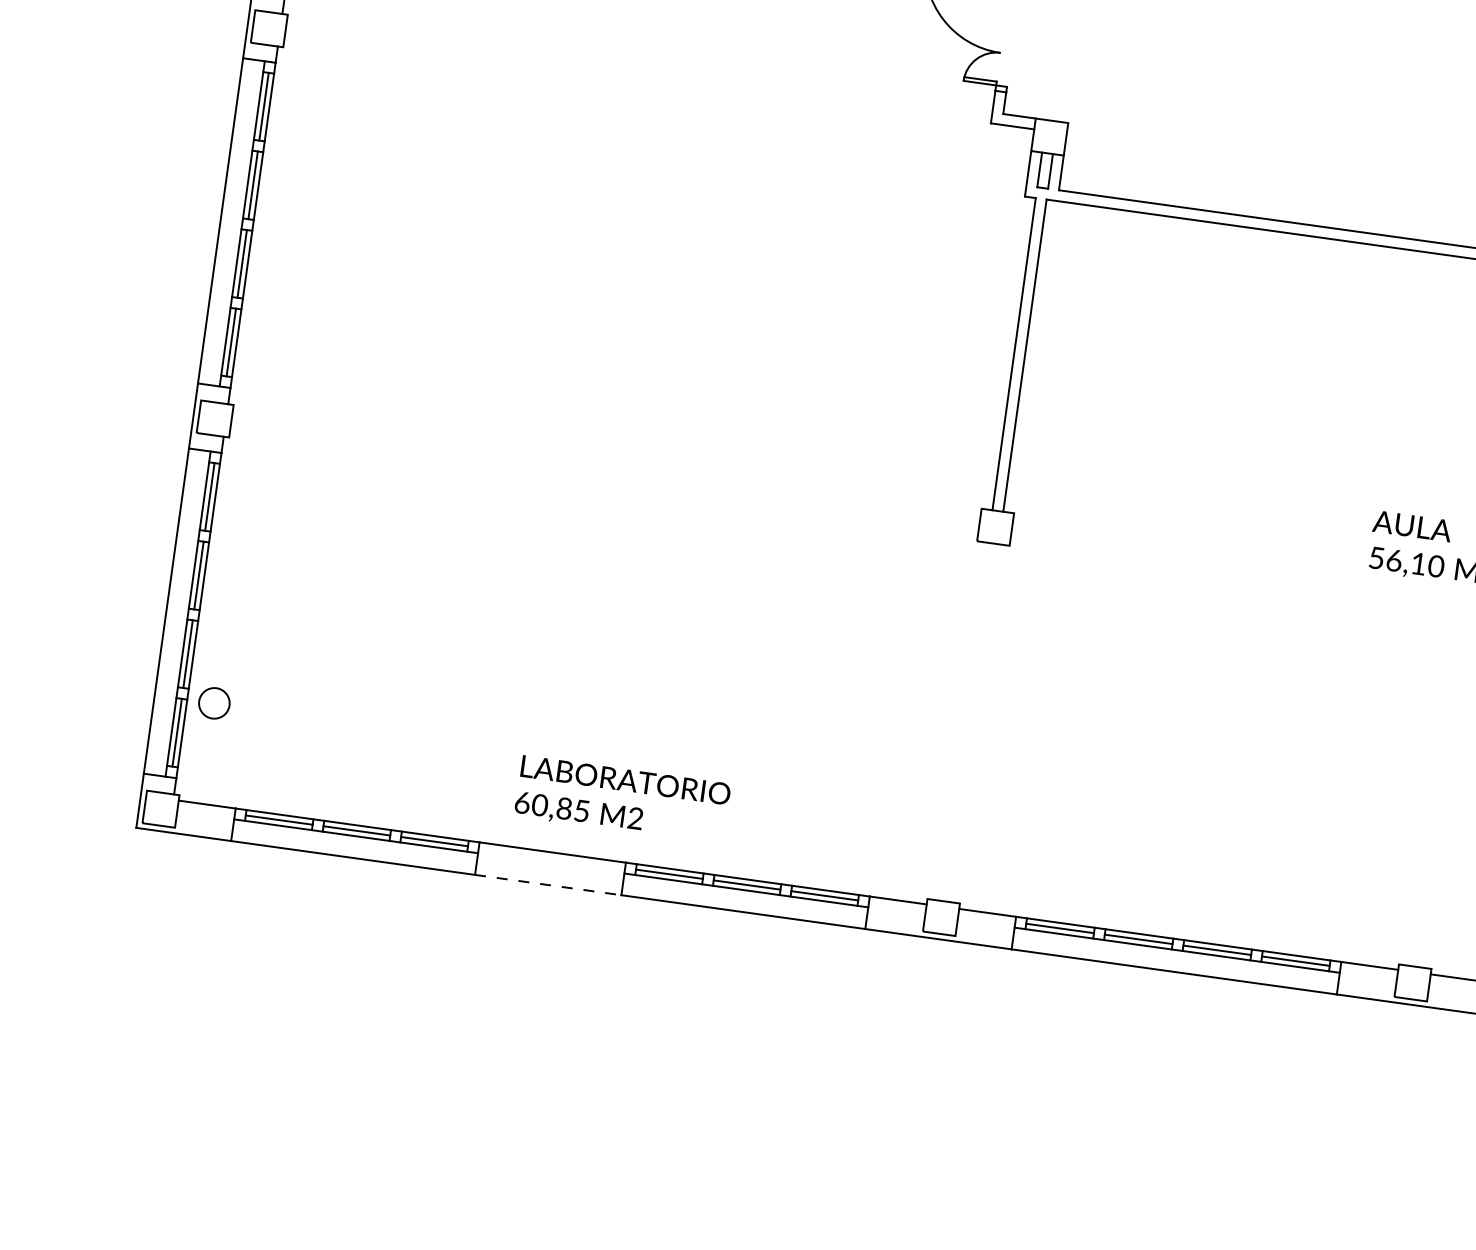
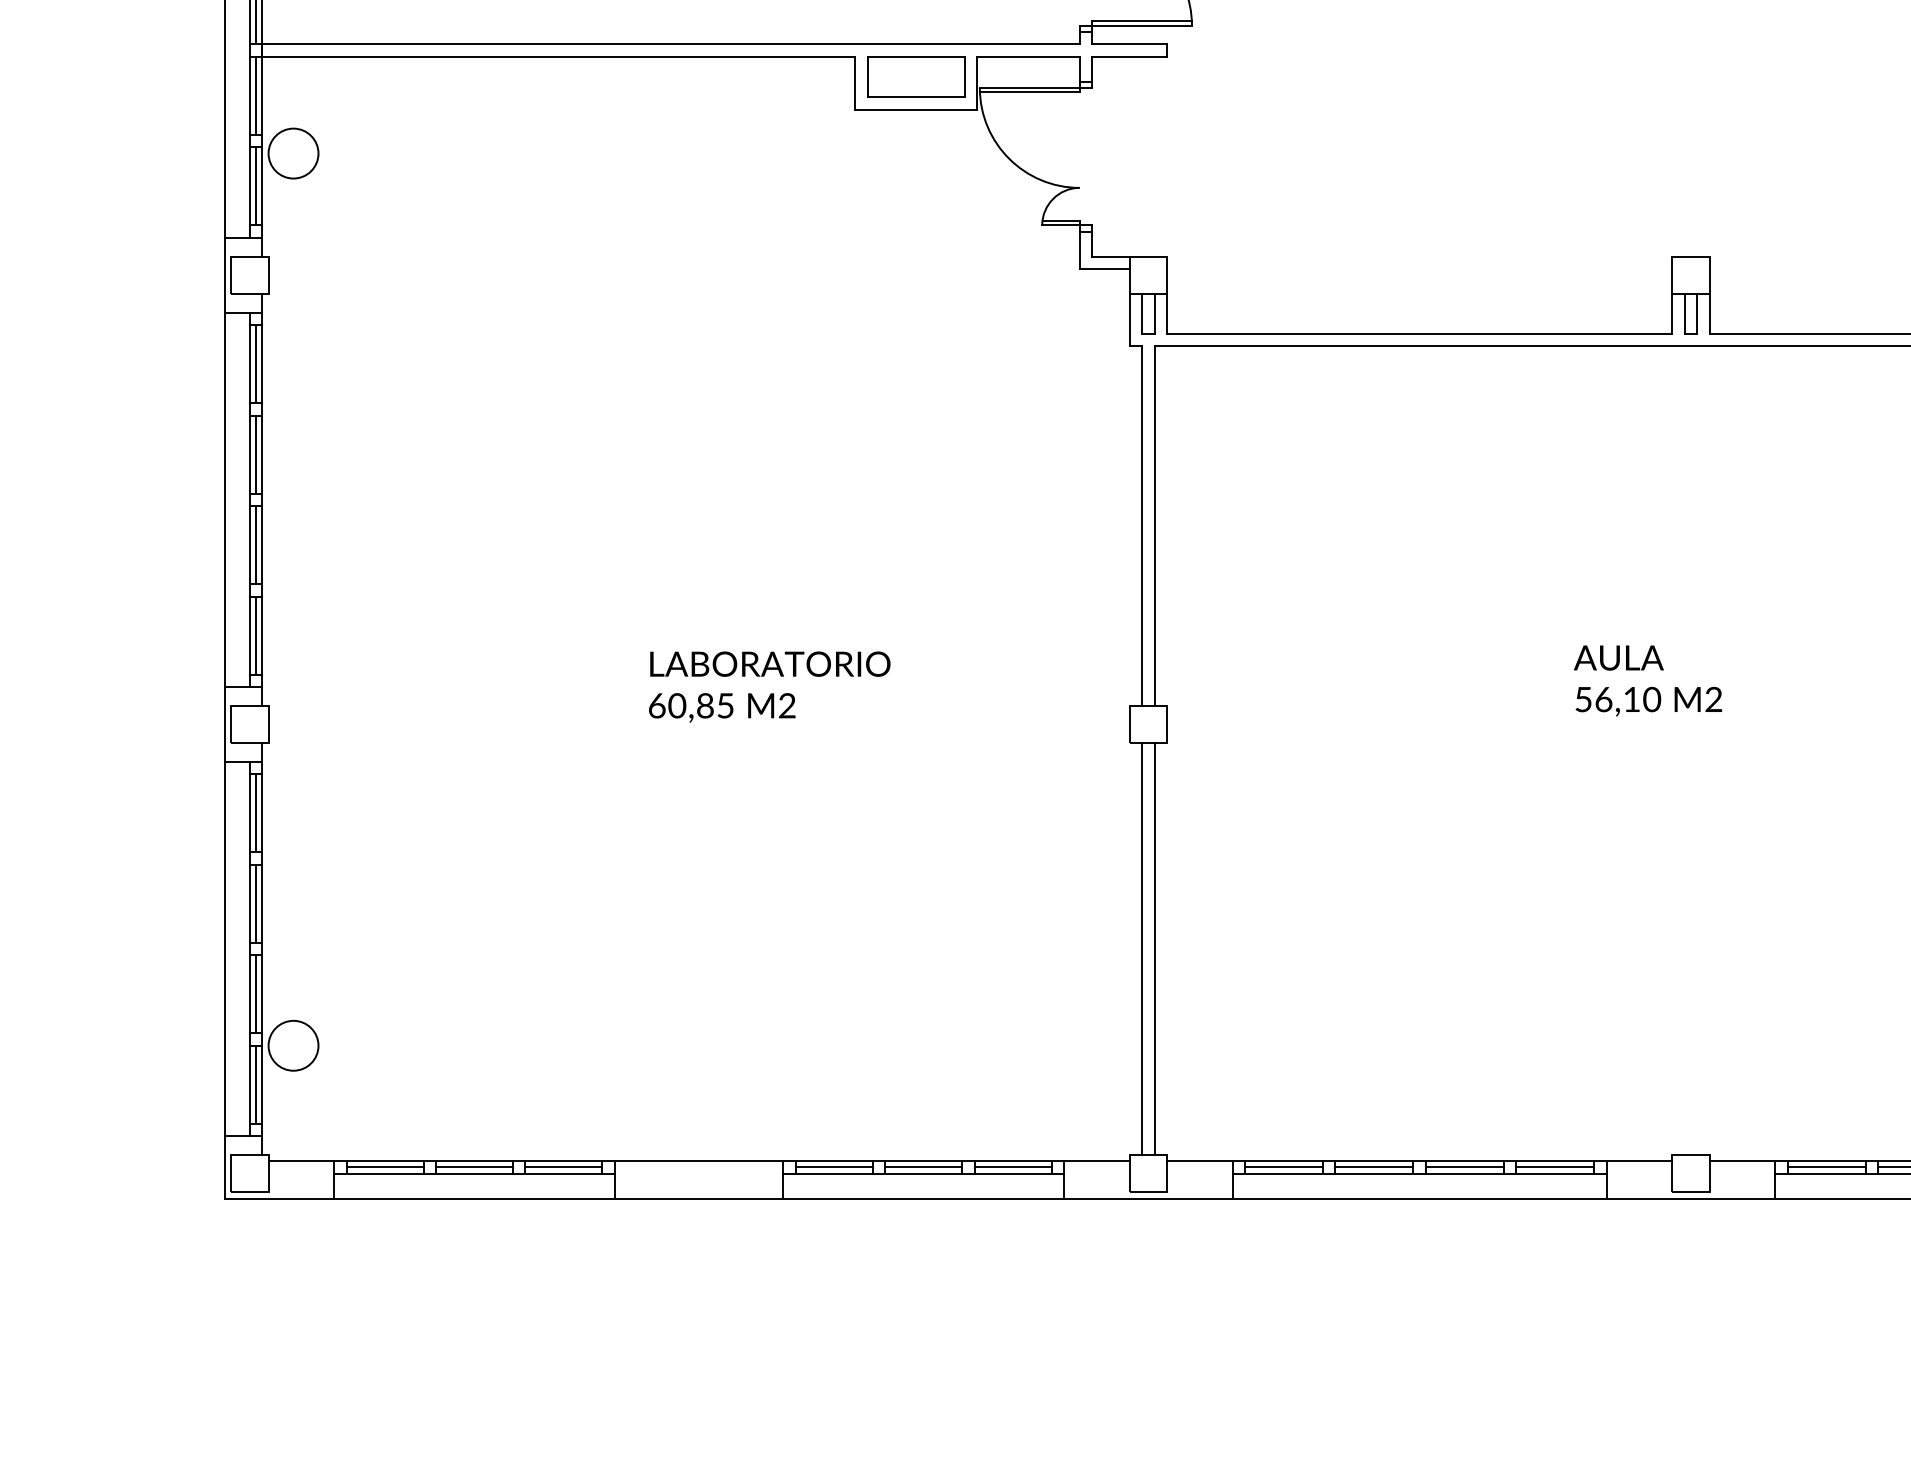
circle: (214, 703) -> (293, 1045), size x1.43
line: (963, 721) -> (1142, 948), added
line: (974, 722) -> (1154, 948), added
text: (622, 799) -> (769, 686), moved
line: (548, 884) -> (699, 1198), dashed -> solid

